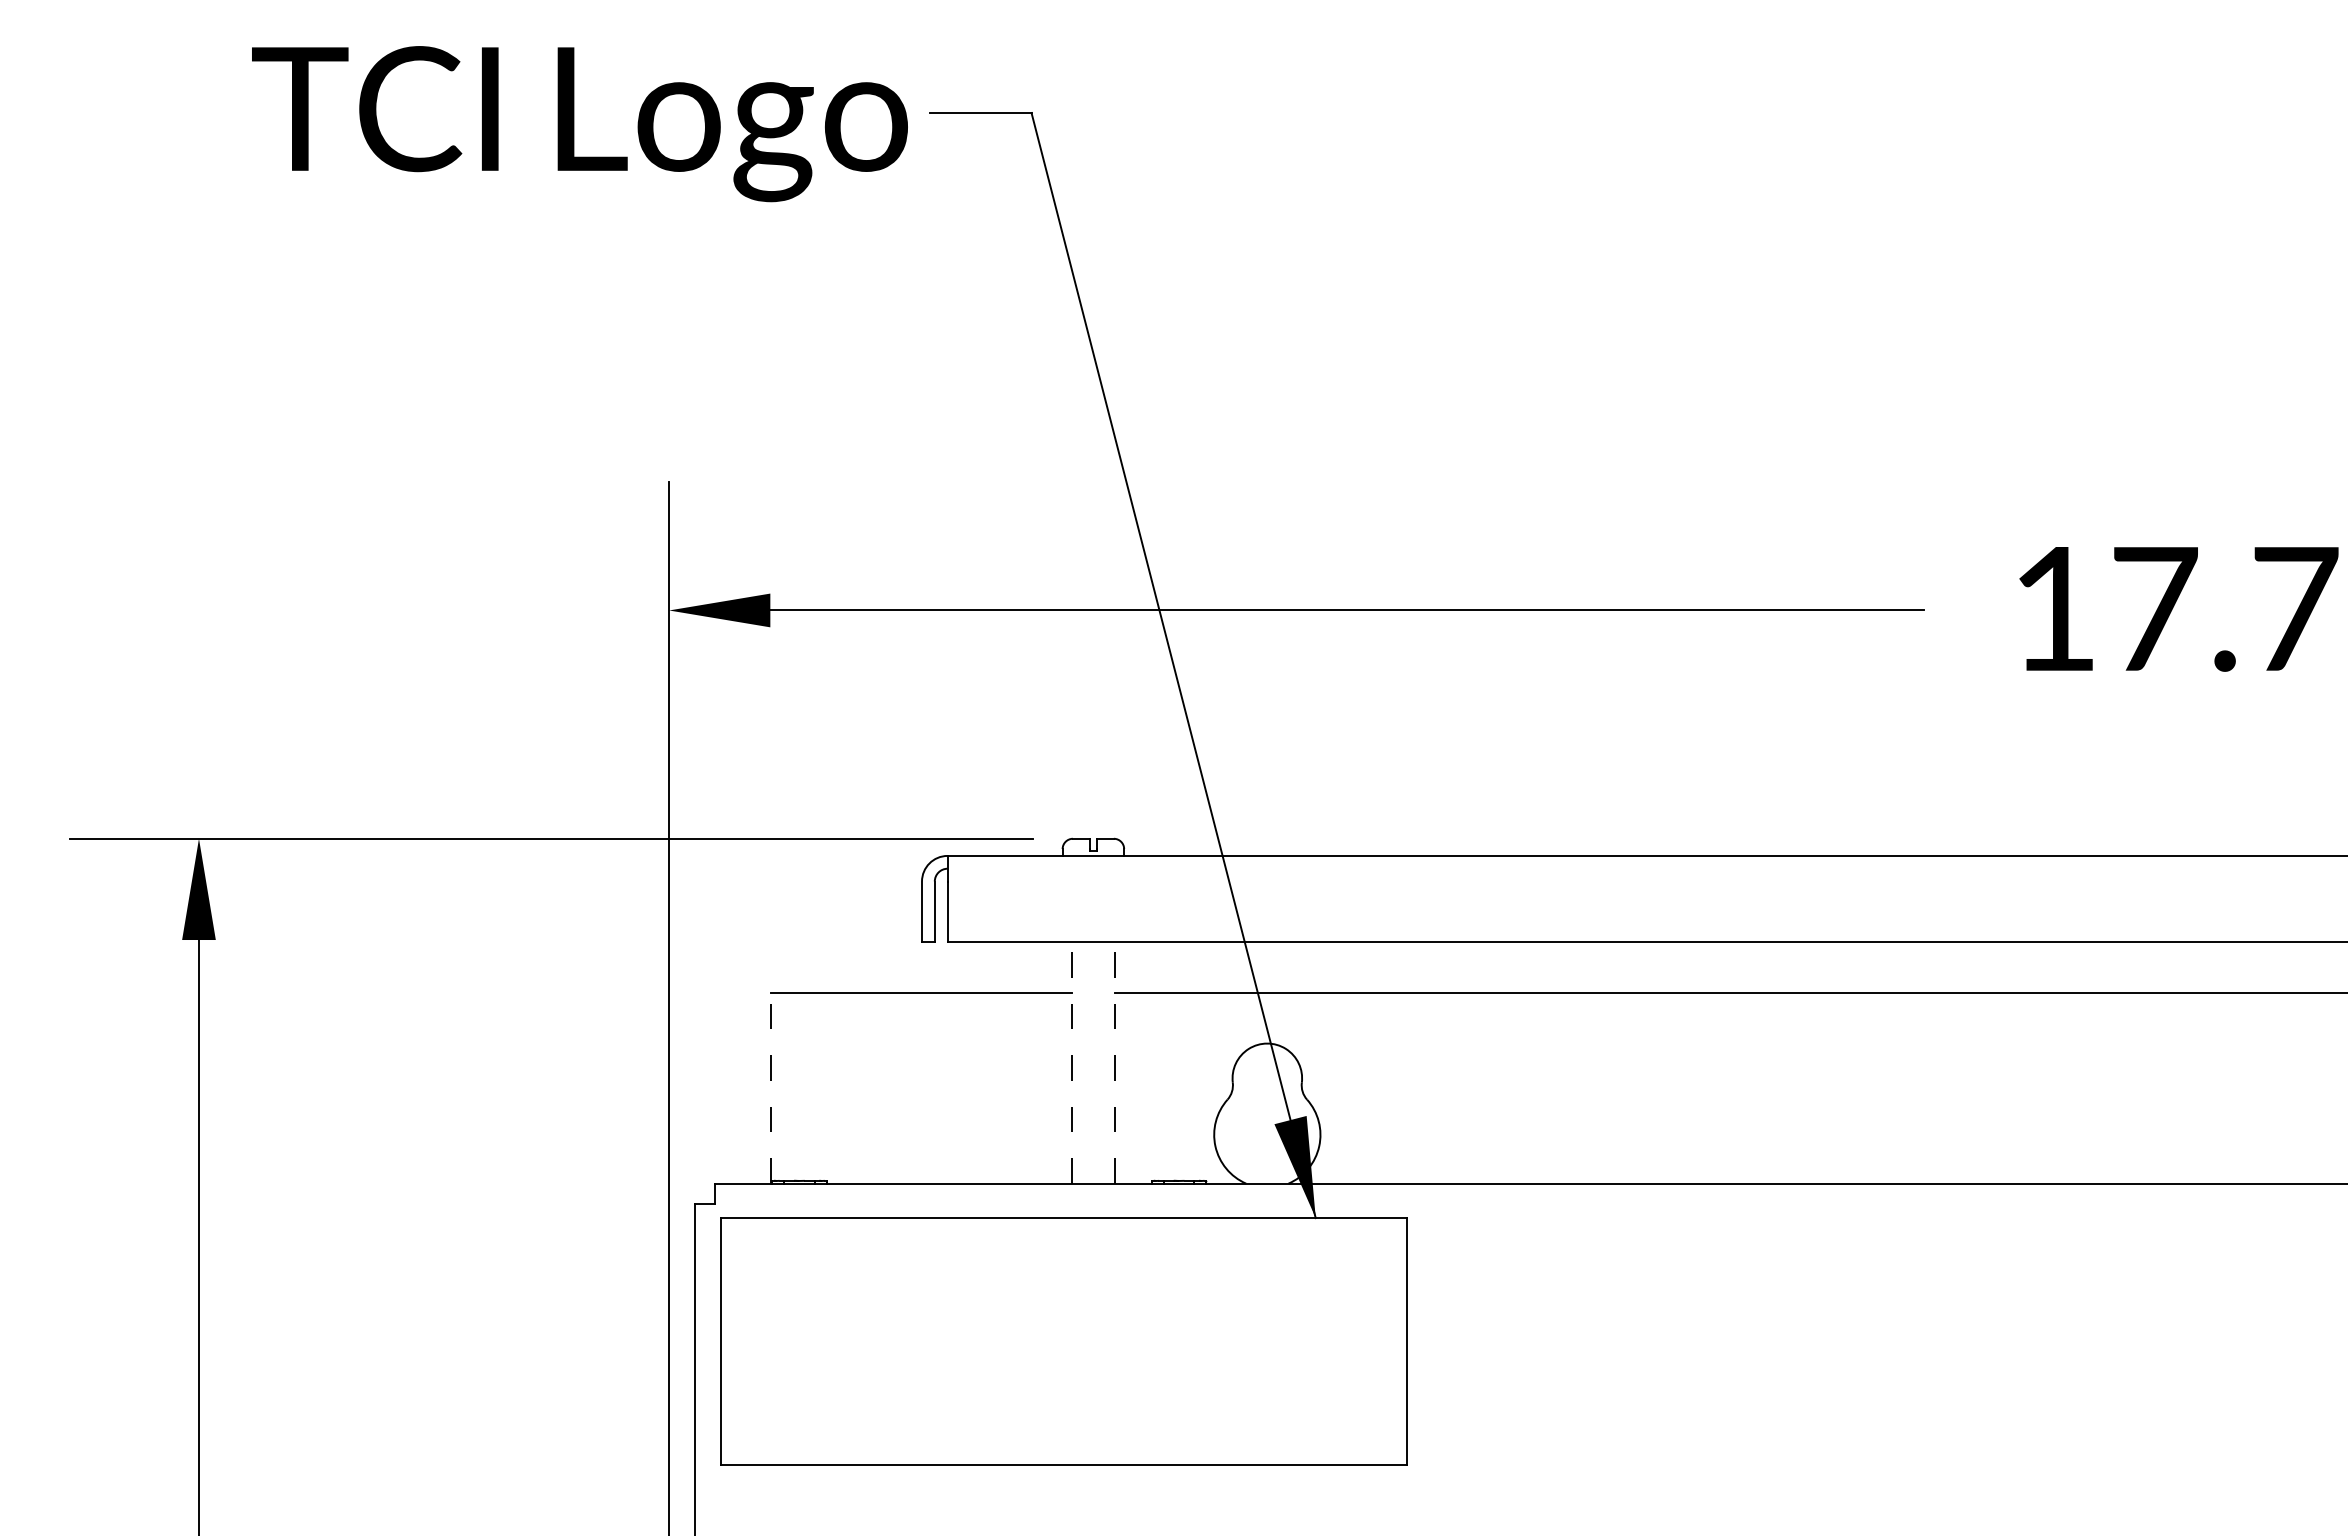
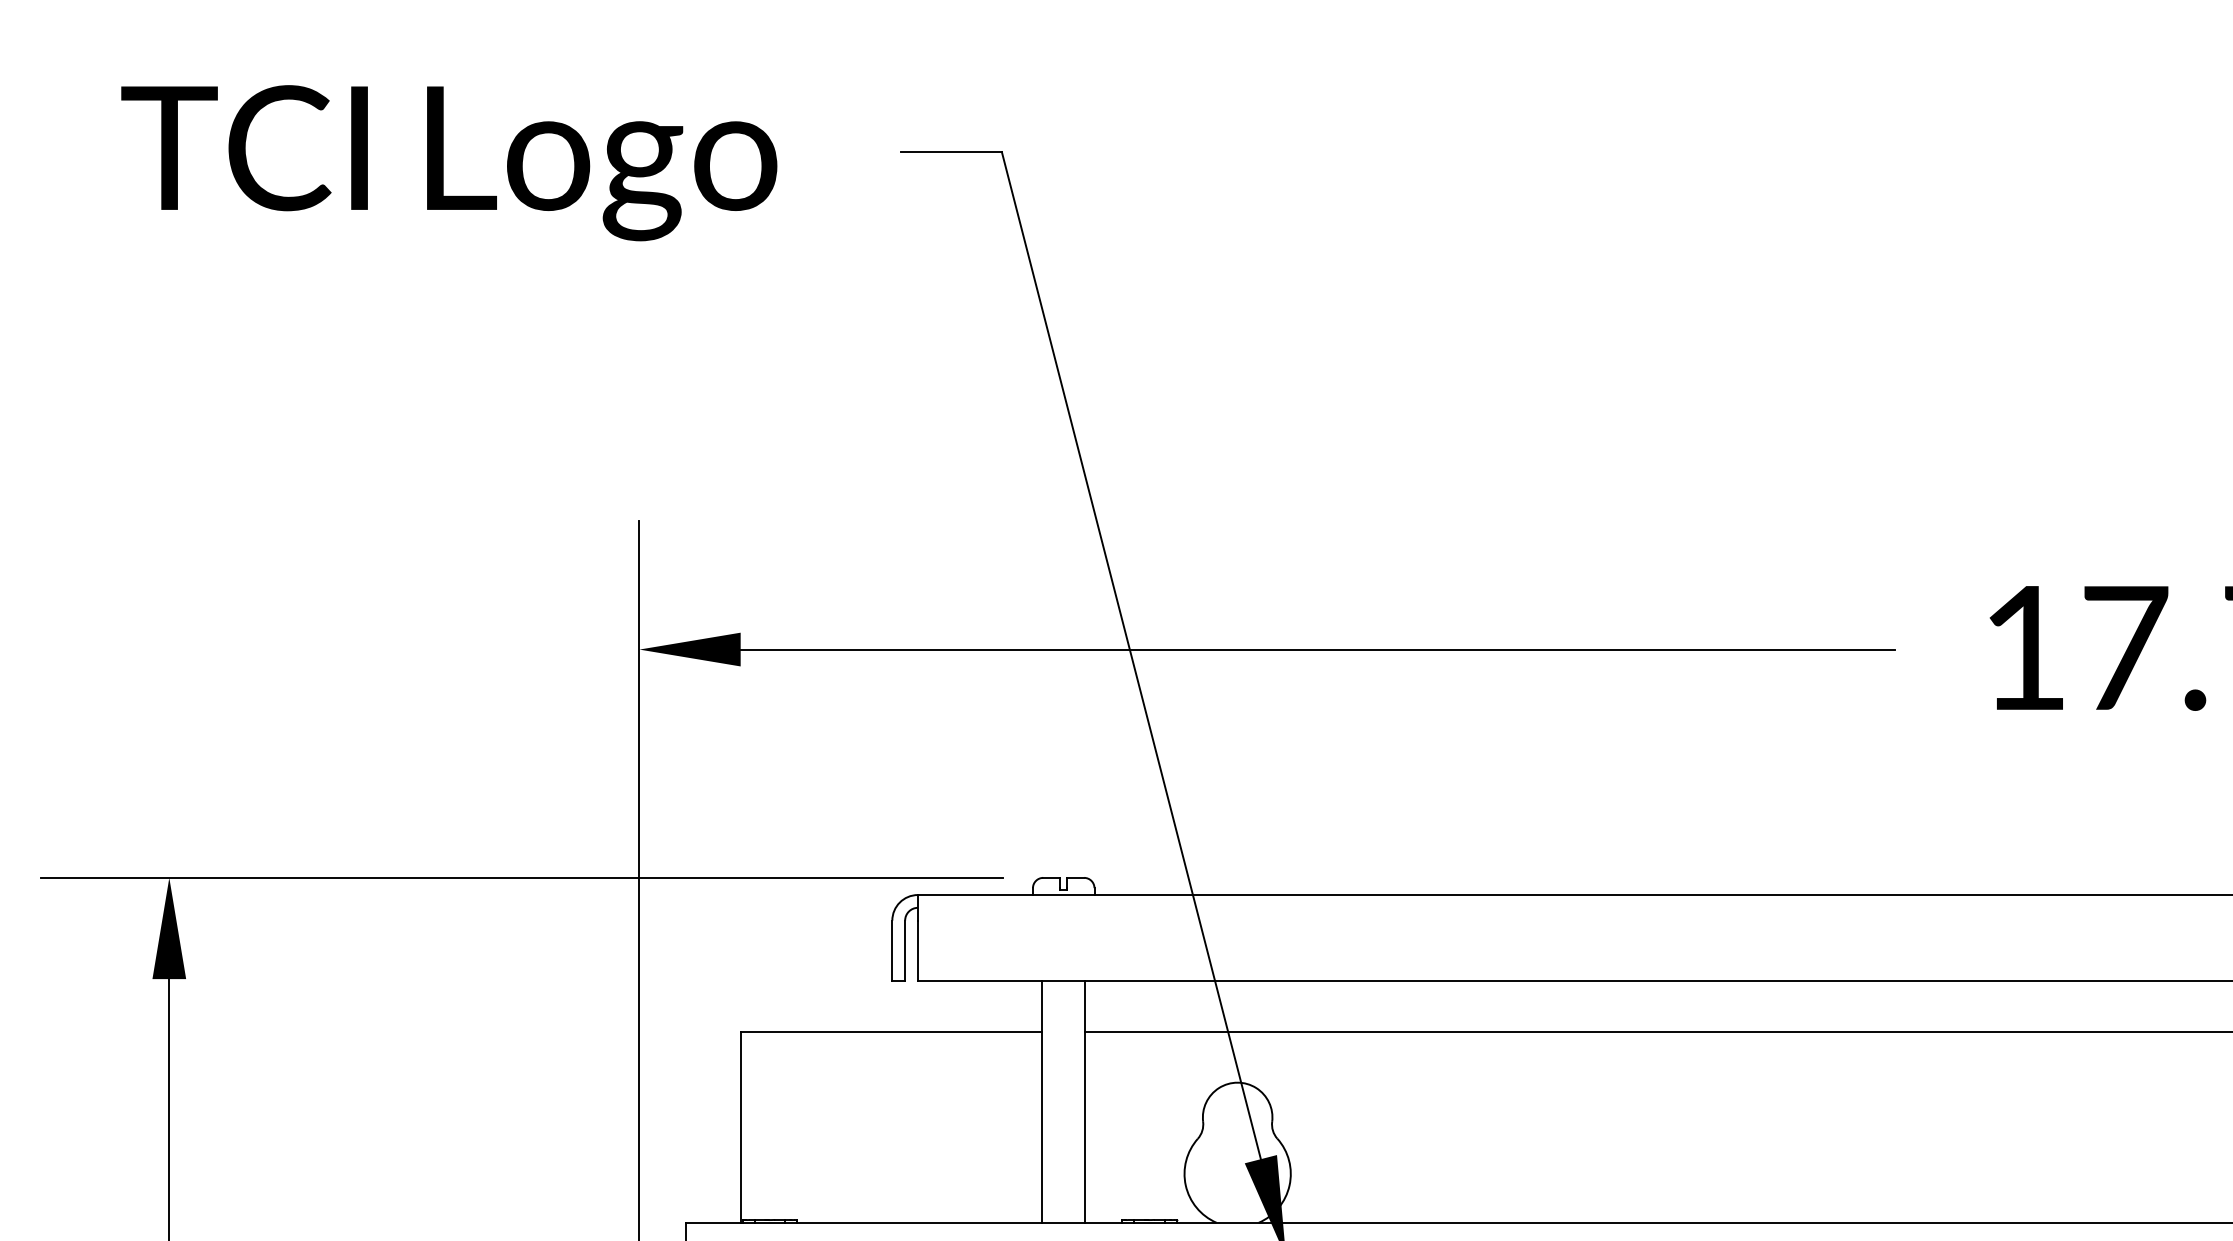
text: (579, 124) -> (448, 163), moved
line: (1072, 1062) -> (1042, 1101), dashed -> solid
line: (1114, 1062) -> (1084, 1101), dashed -> solid
line: (770, 1088) -> (740, 1127), dashed -> solid

